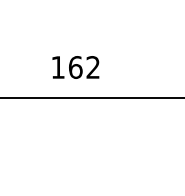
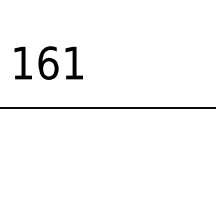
text: (92, 67) -> (72, 63), 162 -> 161

